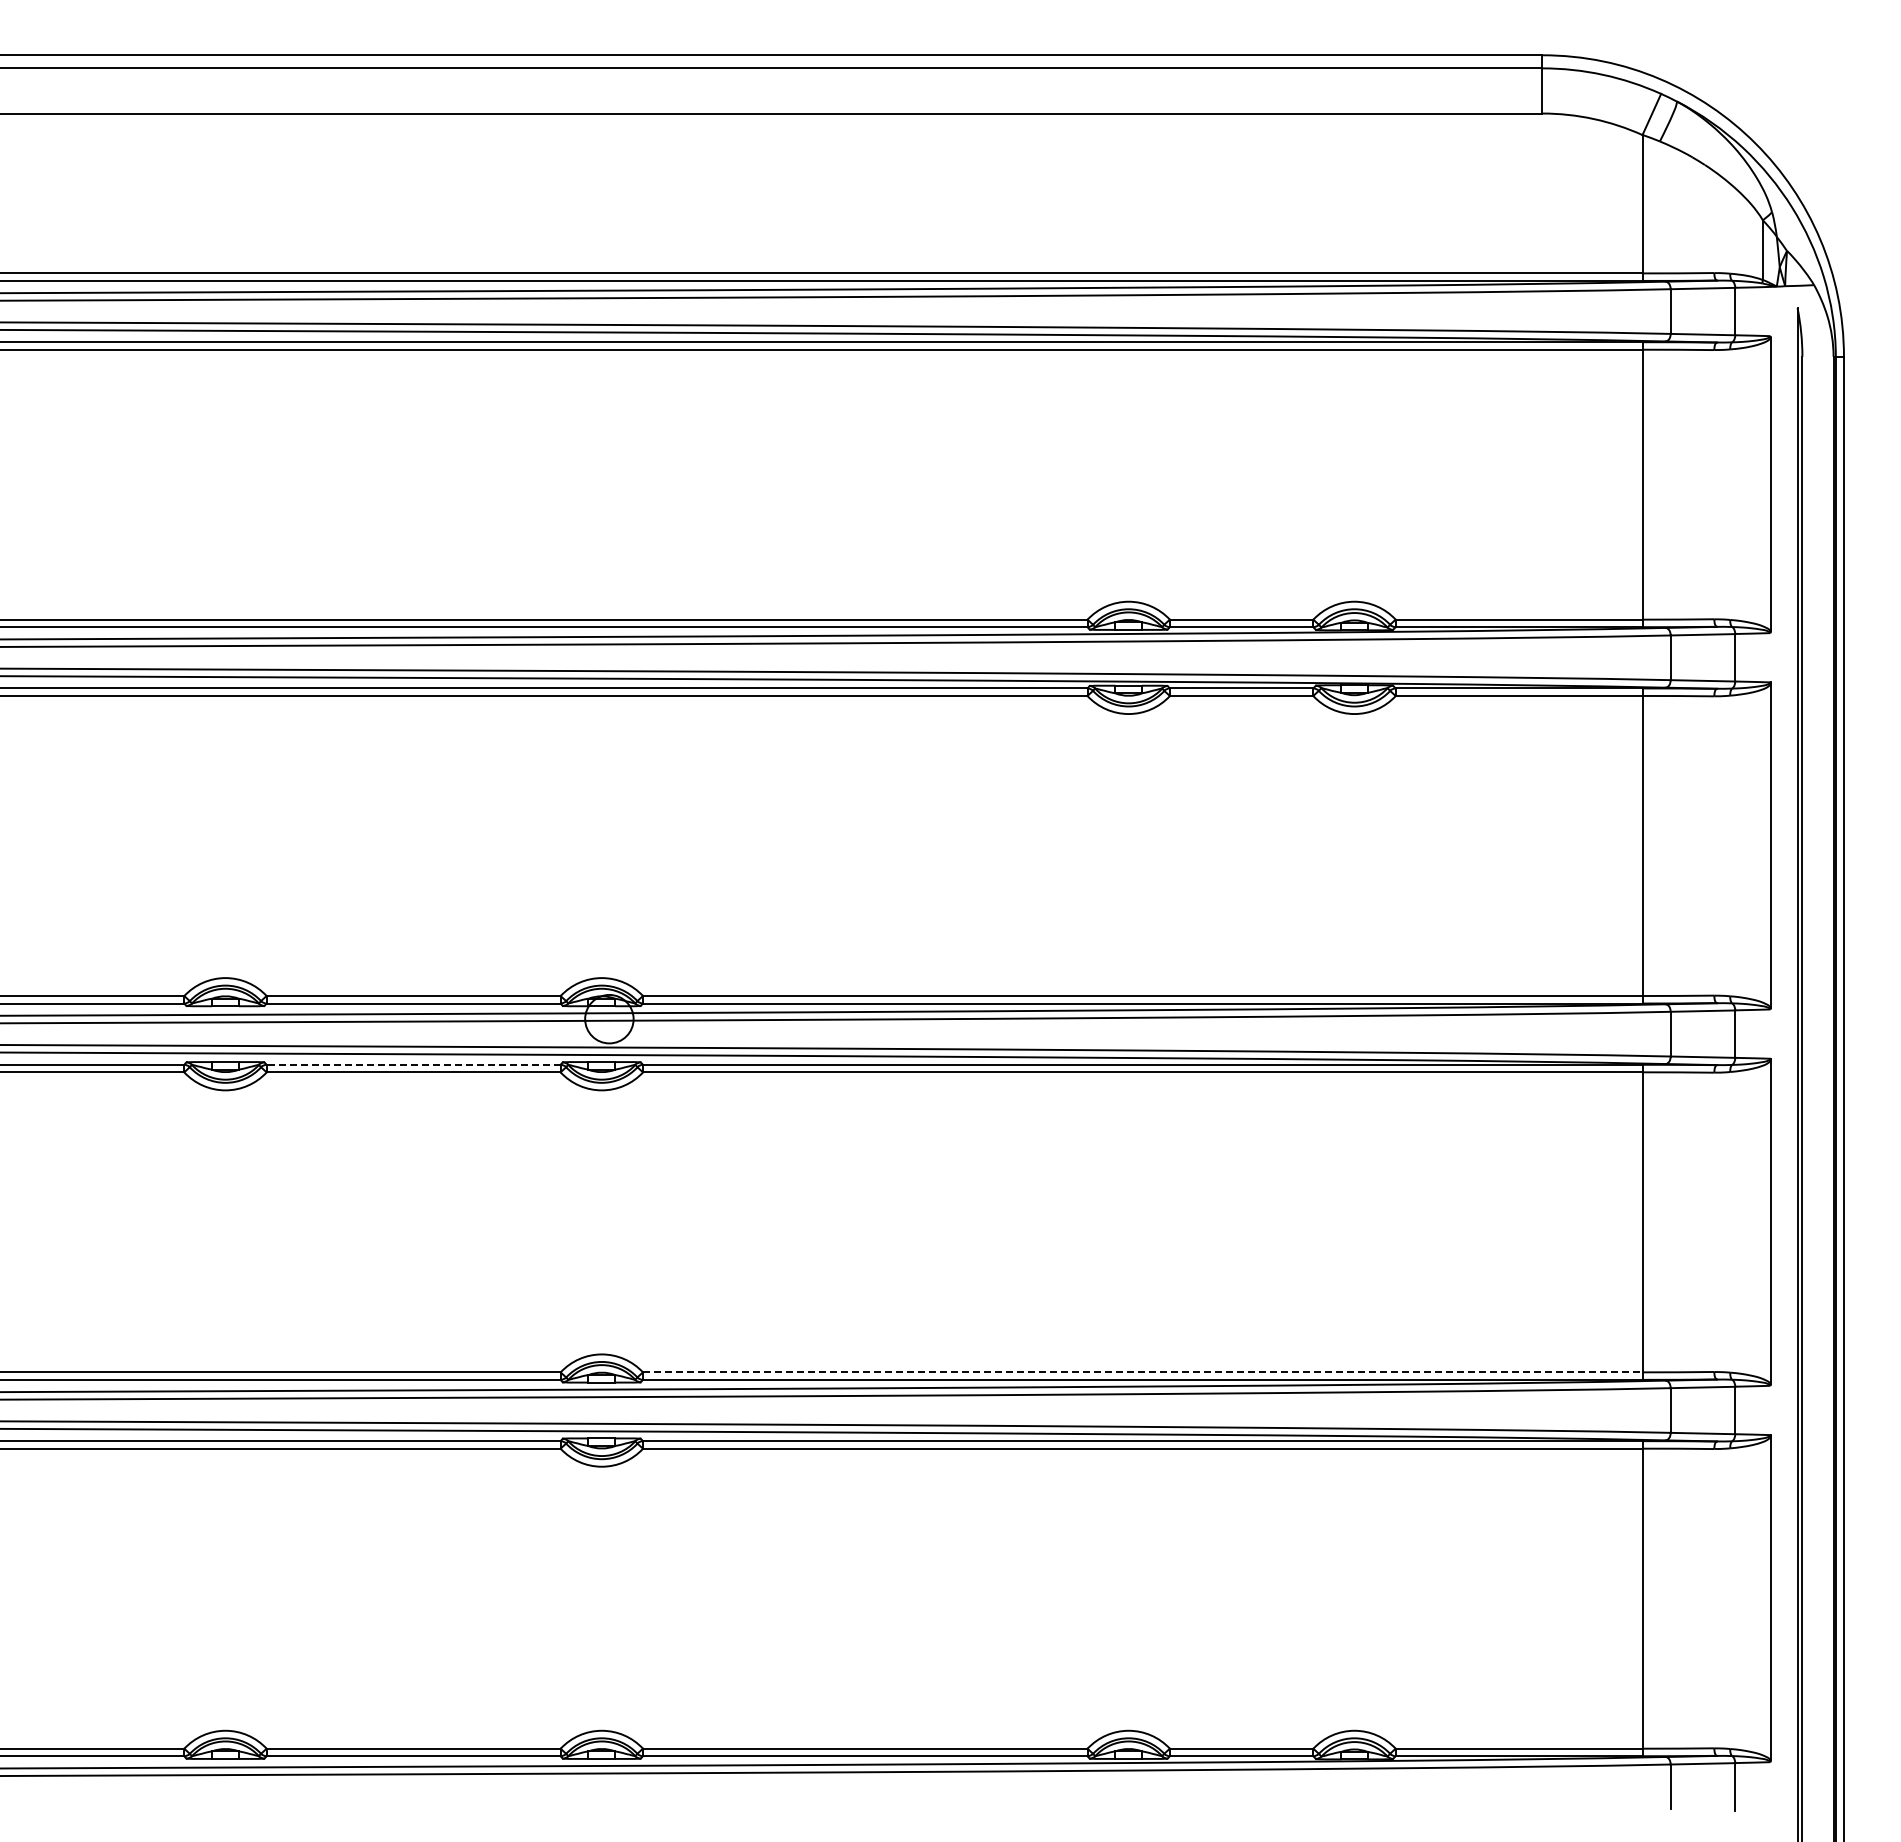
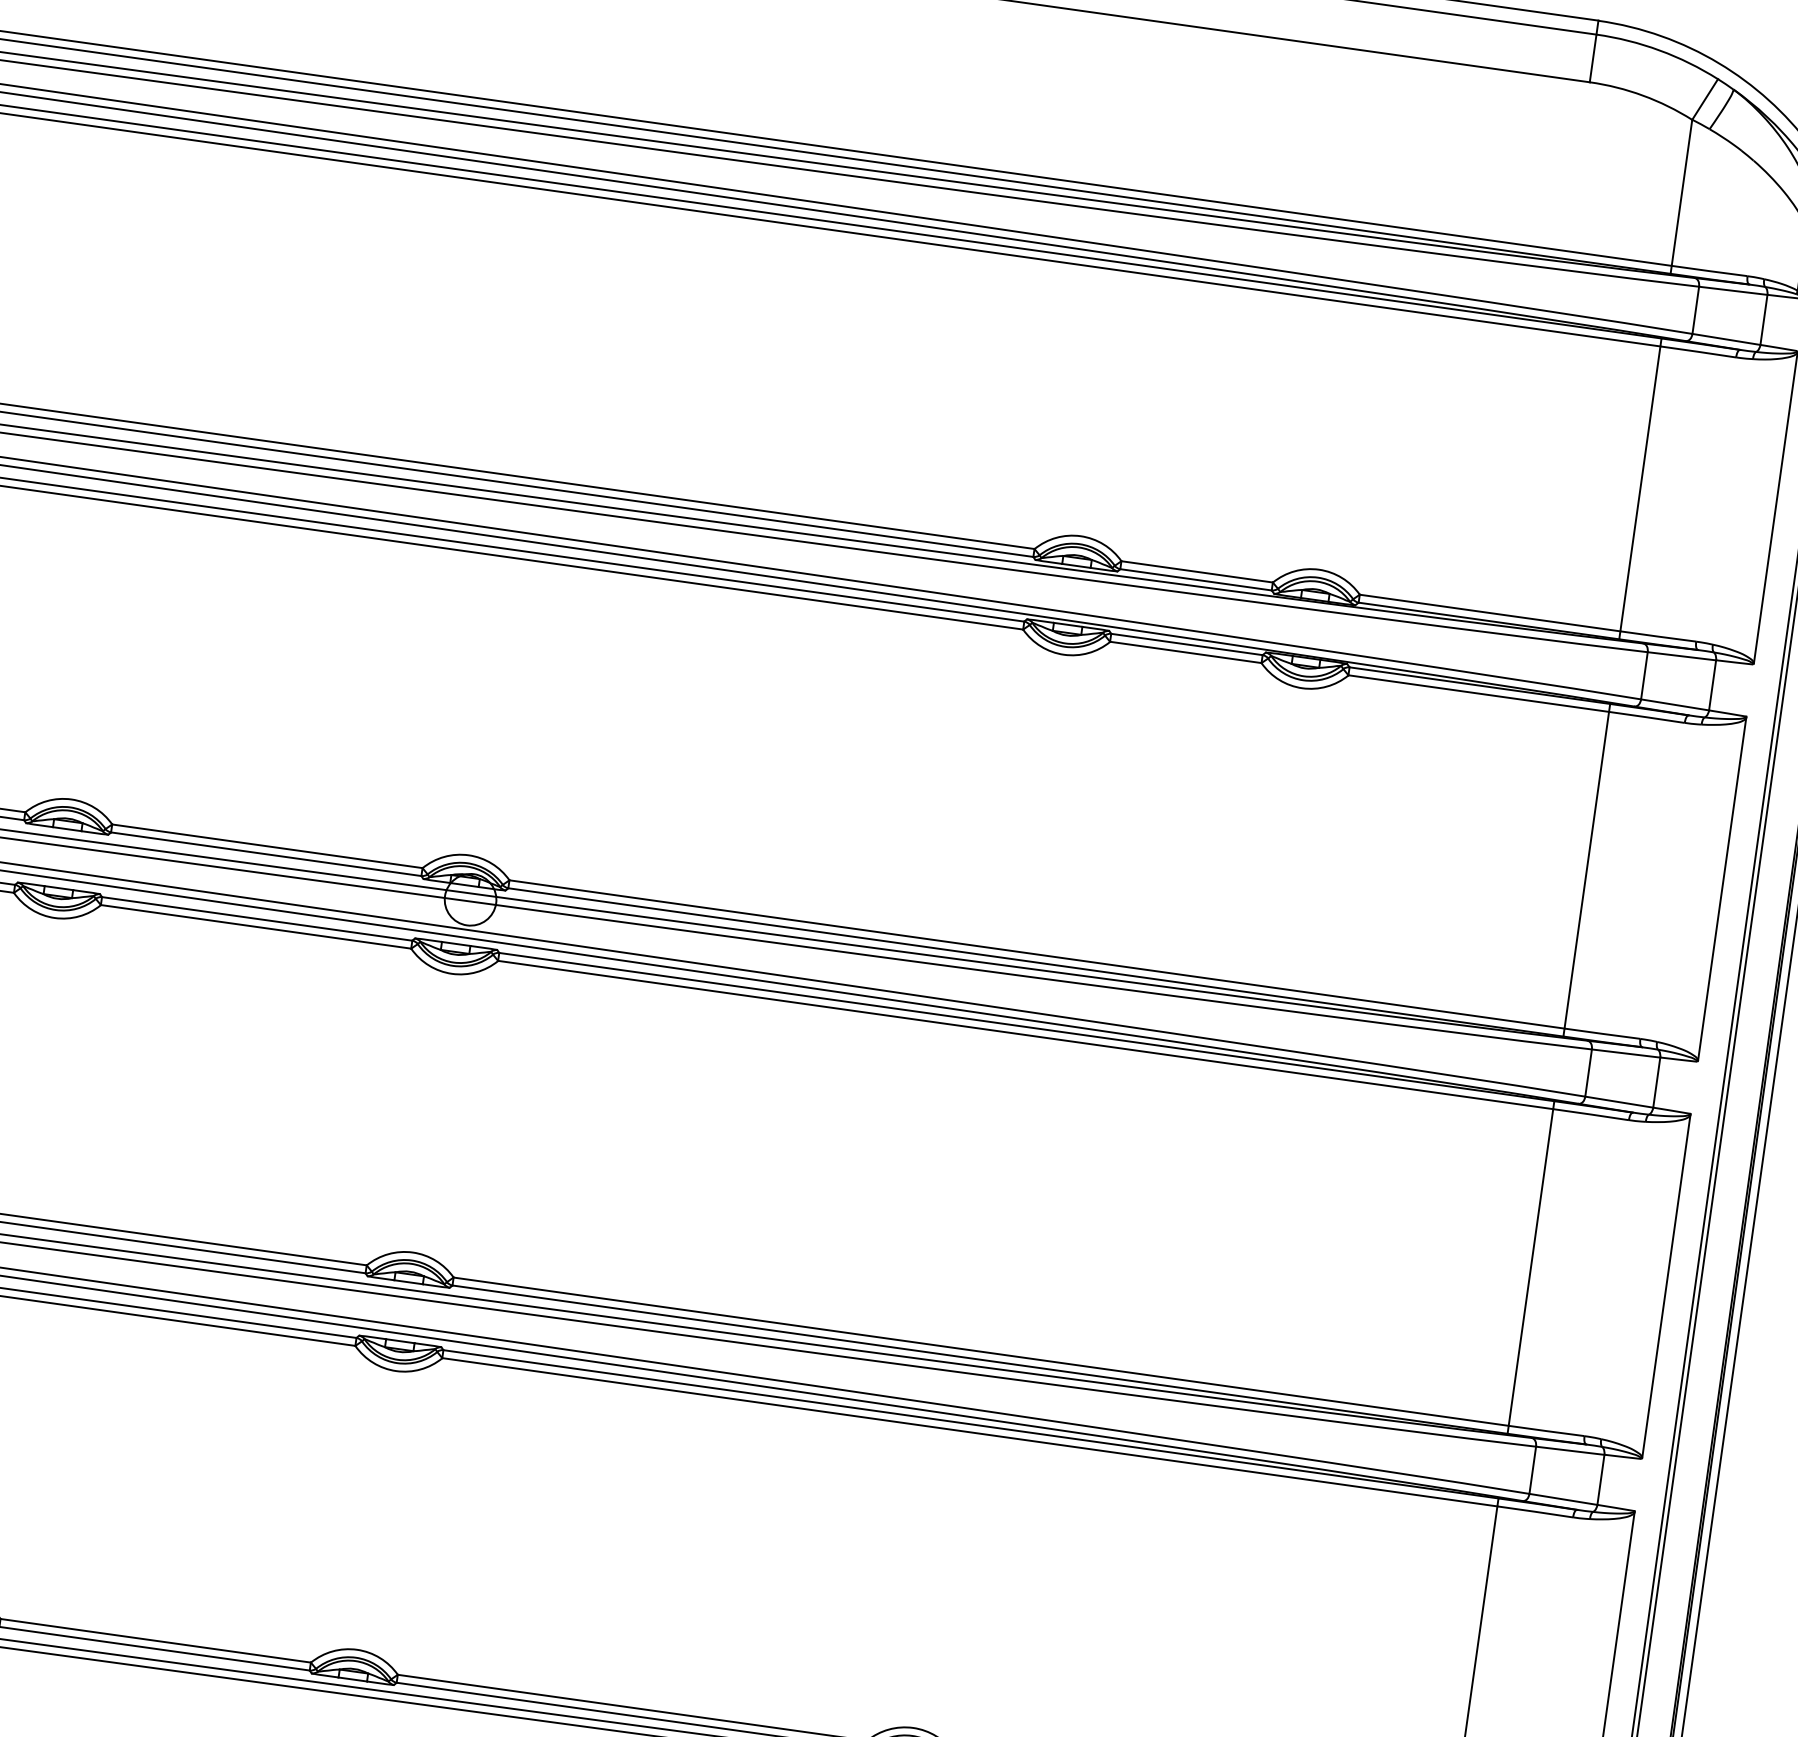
line: (413, 1064) -> (257, 918), dashed -> solid
line: (1142, 1372) -> (980, 1351), dashed -> solid

